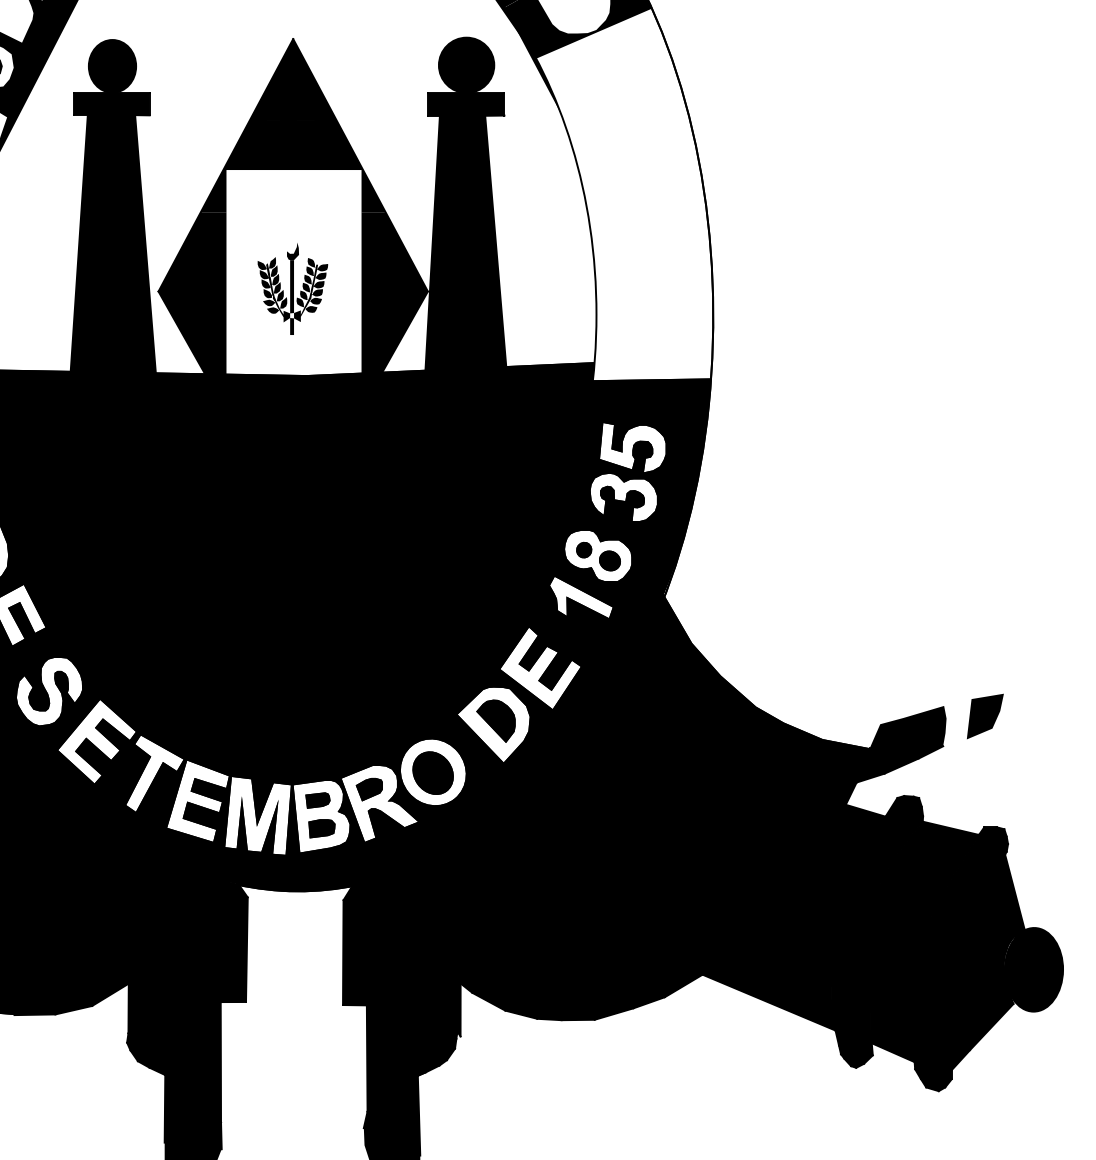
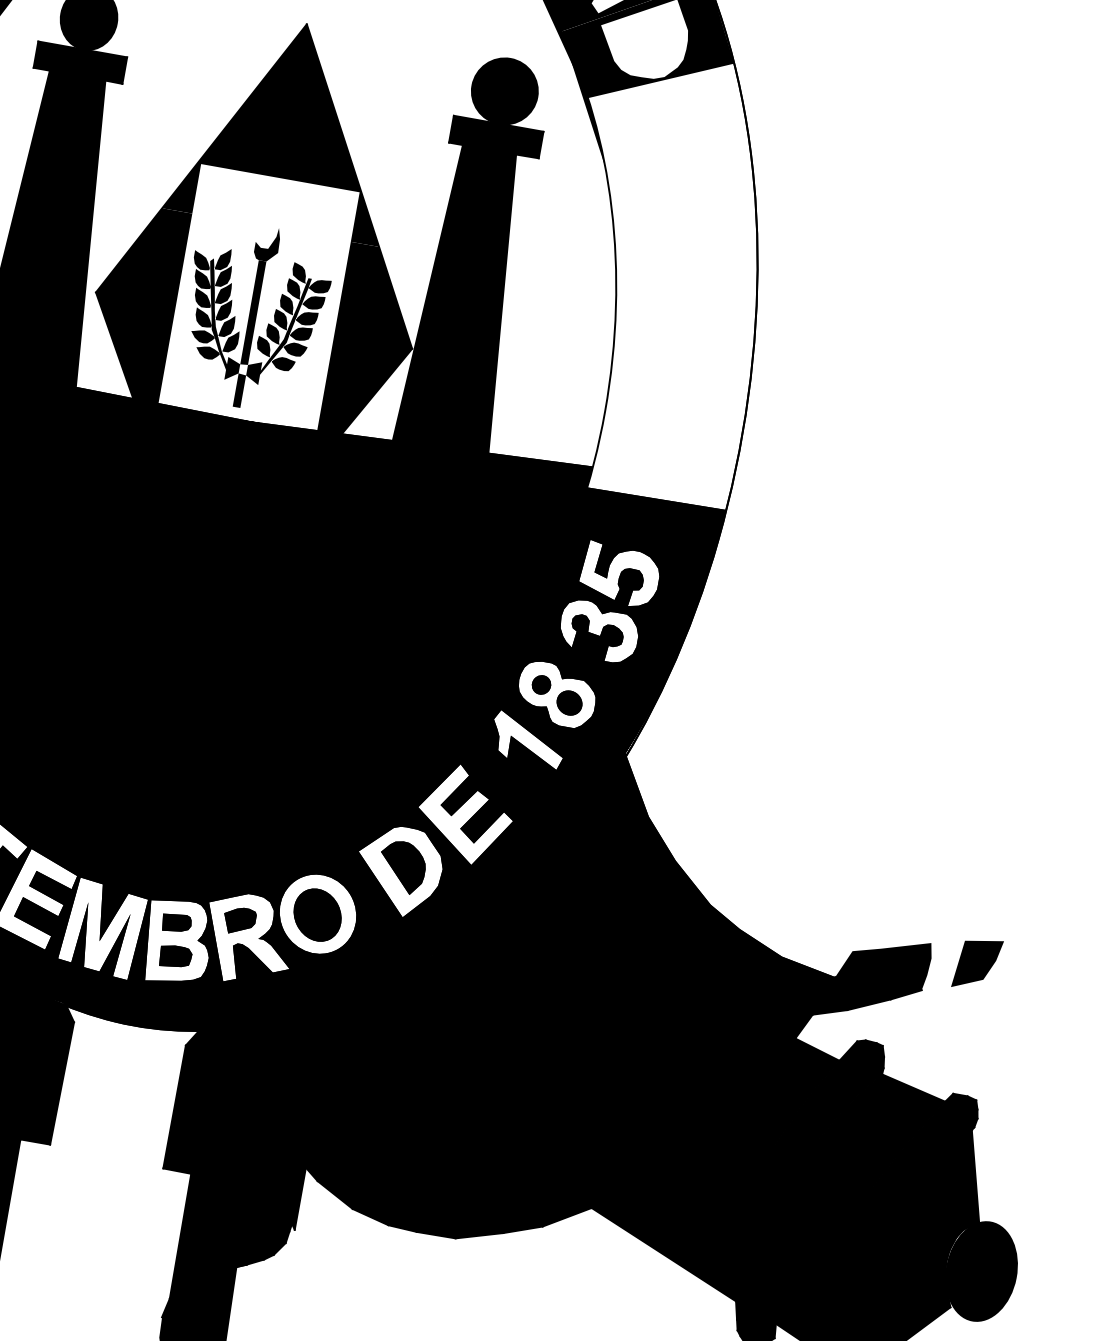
part: (292, 288) -> (253, 316), size x1.67

